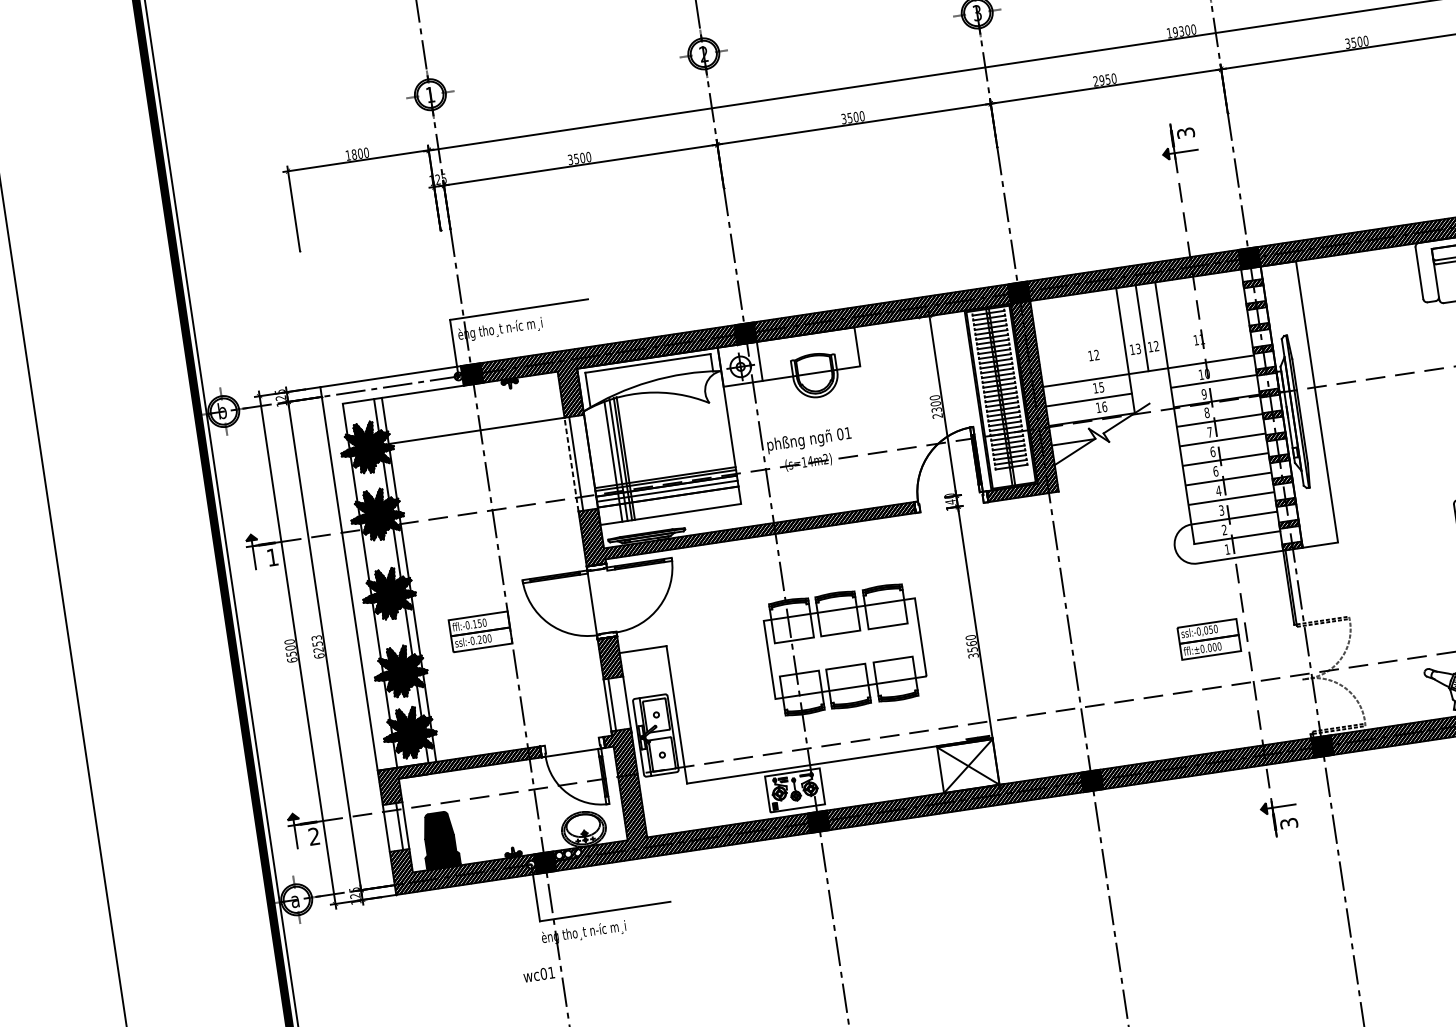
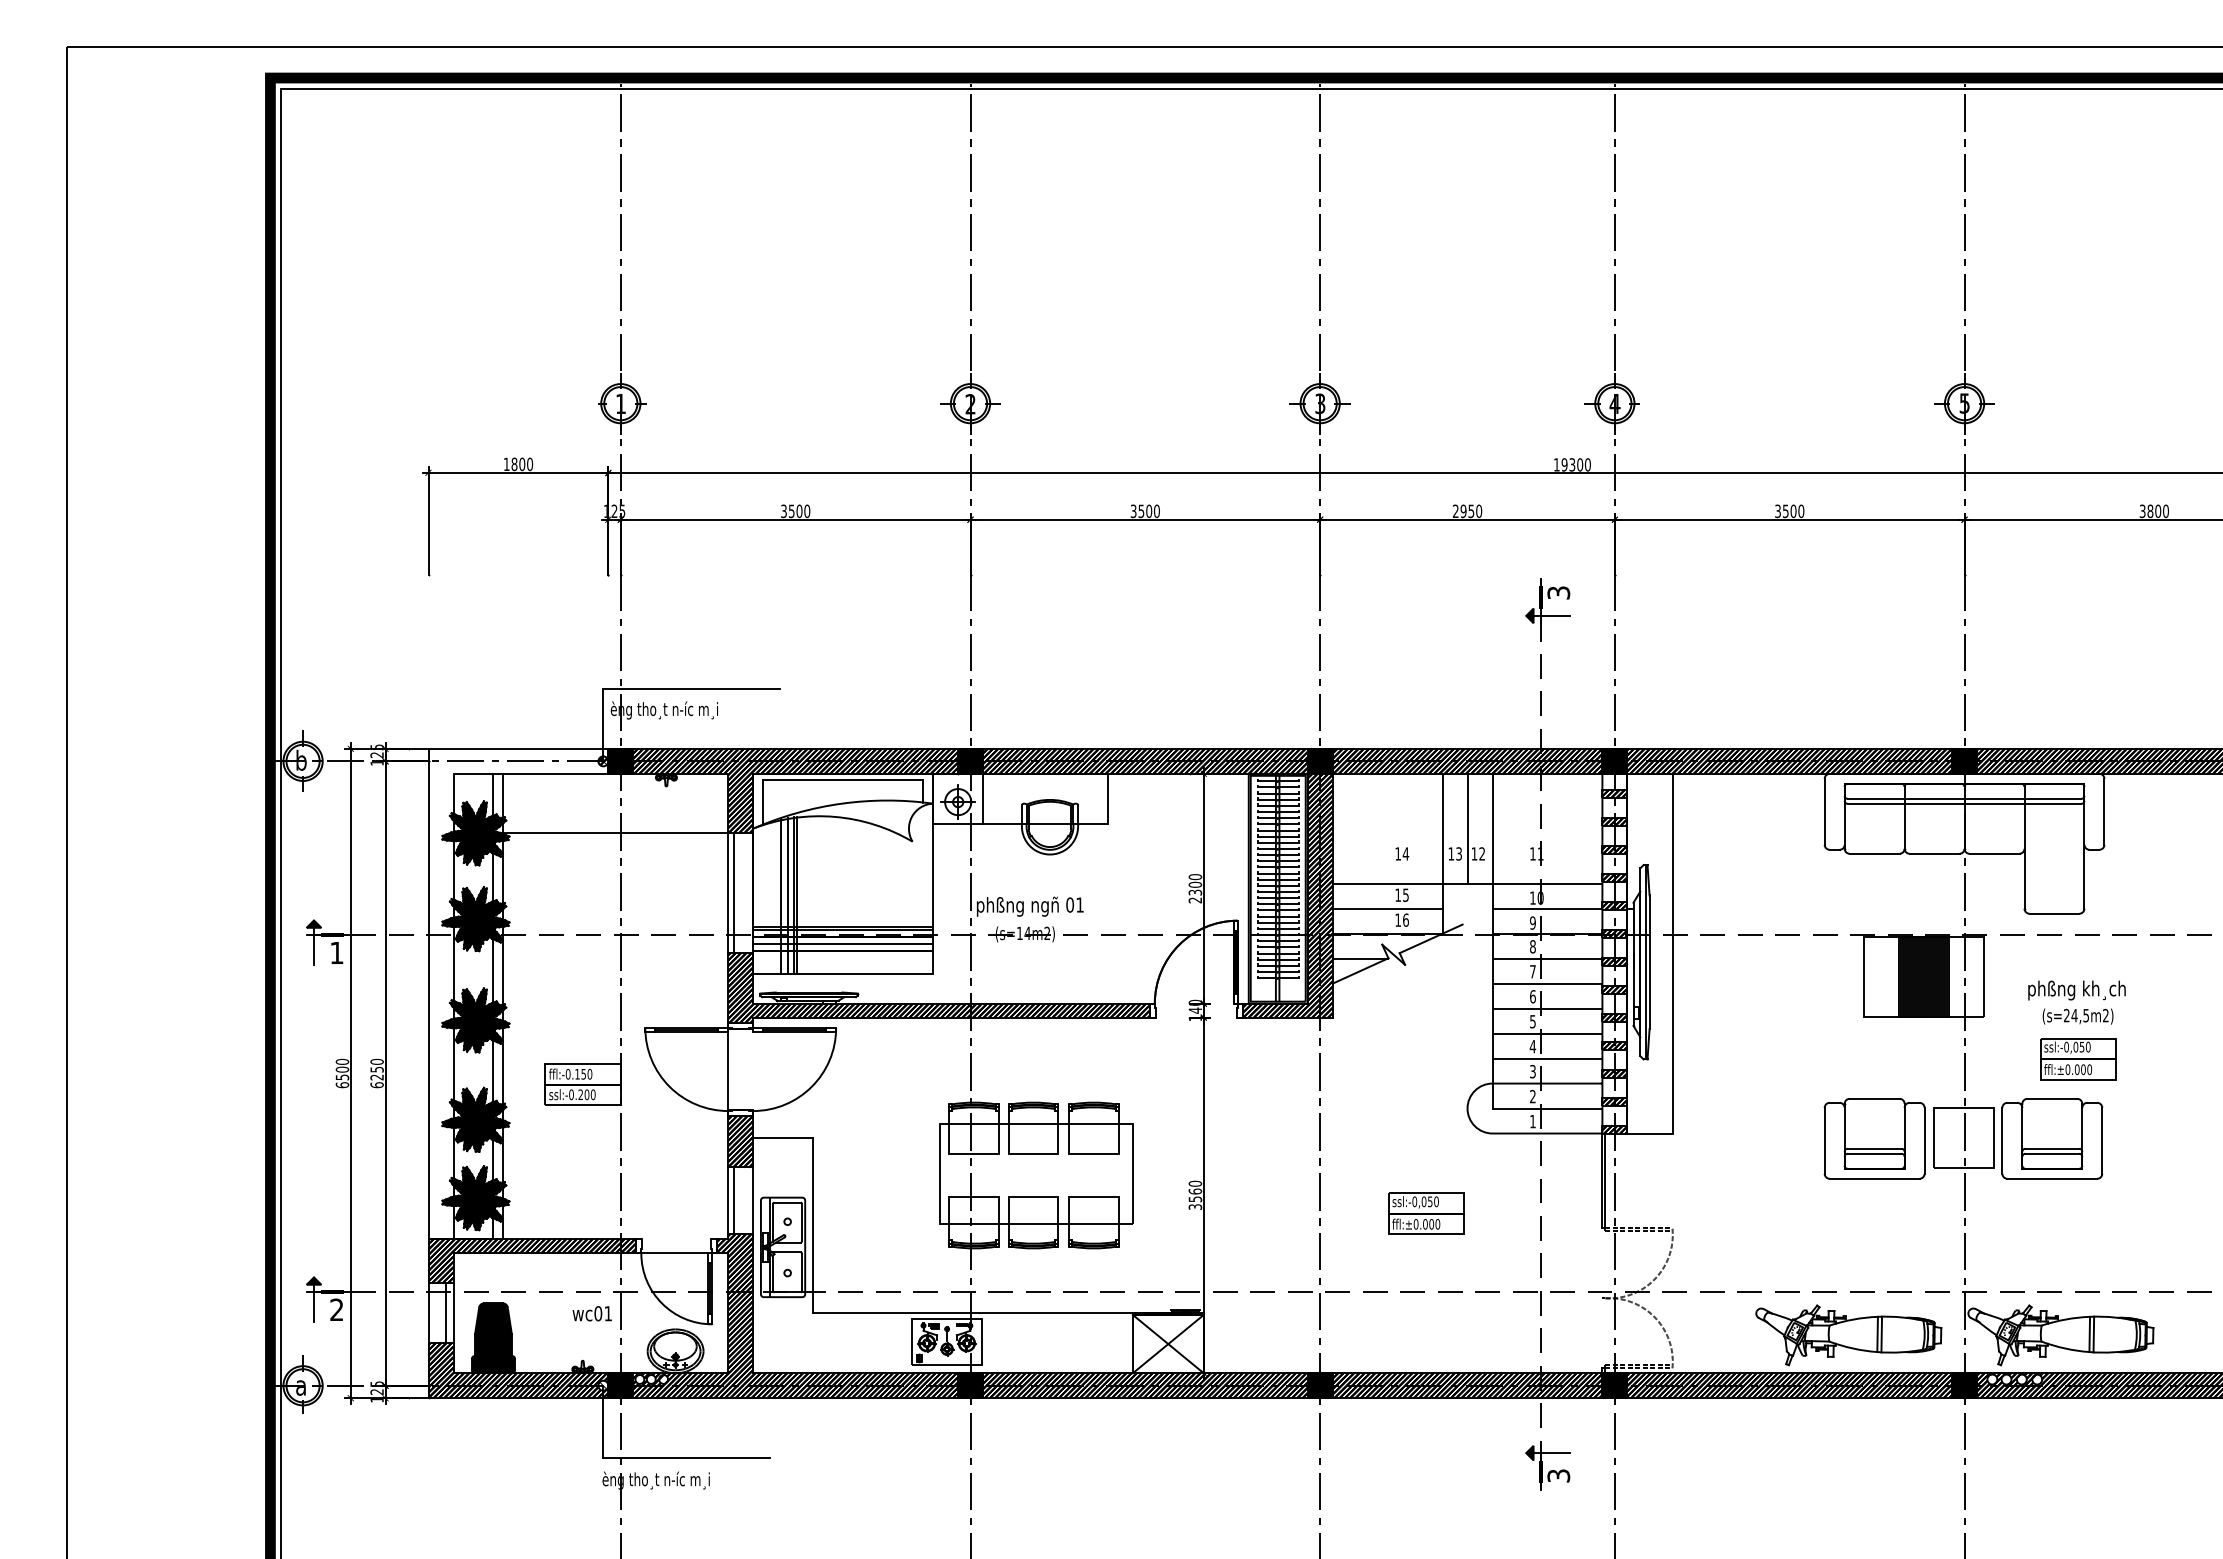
text: (1096, 354) -> (1405, 853), 12 -> 14
line: (571, 464) -> (728, 892), dashed -> solid
text: (1215, 471) -> (1532, 1021), 6 -> 5
text: (316, 637) -> (376, 1061), 6253 -> 6250
part: (1209, 639) -> (1426, 1213), moved
text: (538, 974) -> (591, 1313), moved

